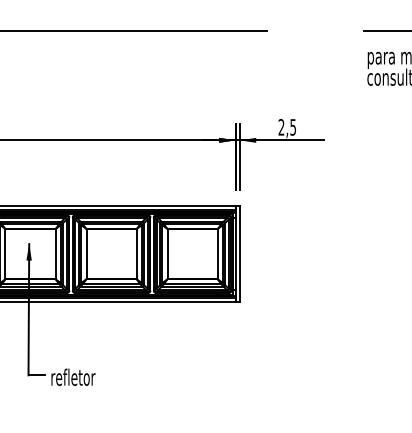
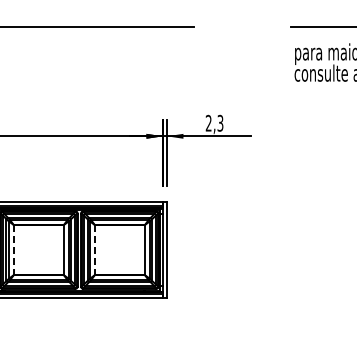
text: (293, 126) -> (220, 122), 2,5 -> 2,3
line: (86, 254) -> (13, 250), solid -> dashed
line: (167, 254) -> (94, 250), solid -> dashed

